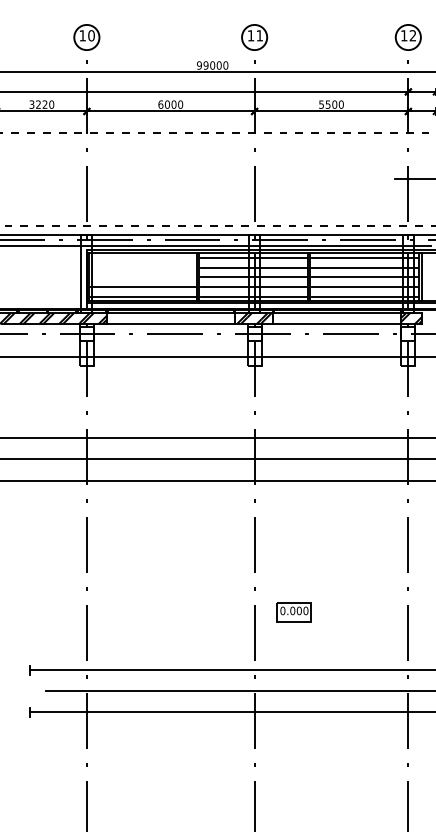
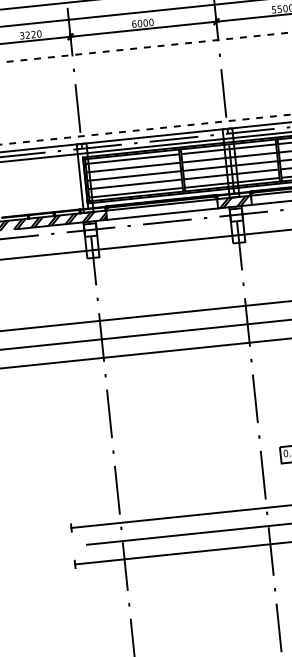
line: (142, 258) -> (132, 159), added
line: (142, 267) -> (132, 167), added
line: (142, 277) -> (133, 176), added

